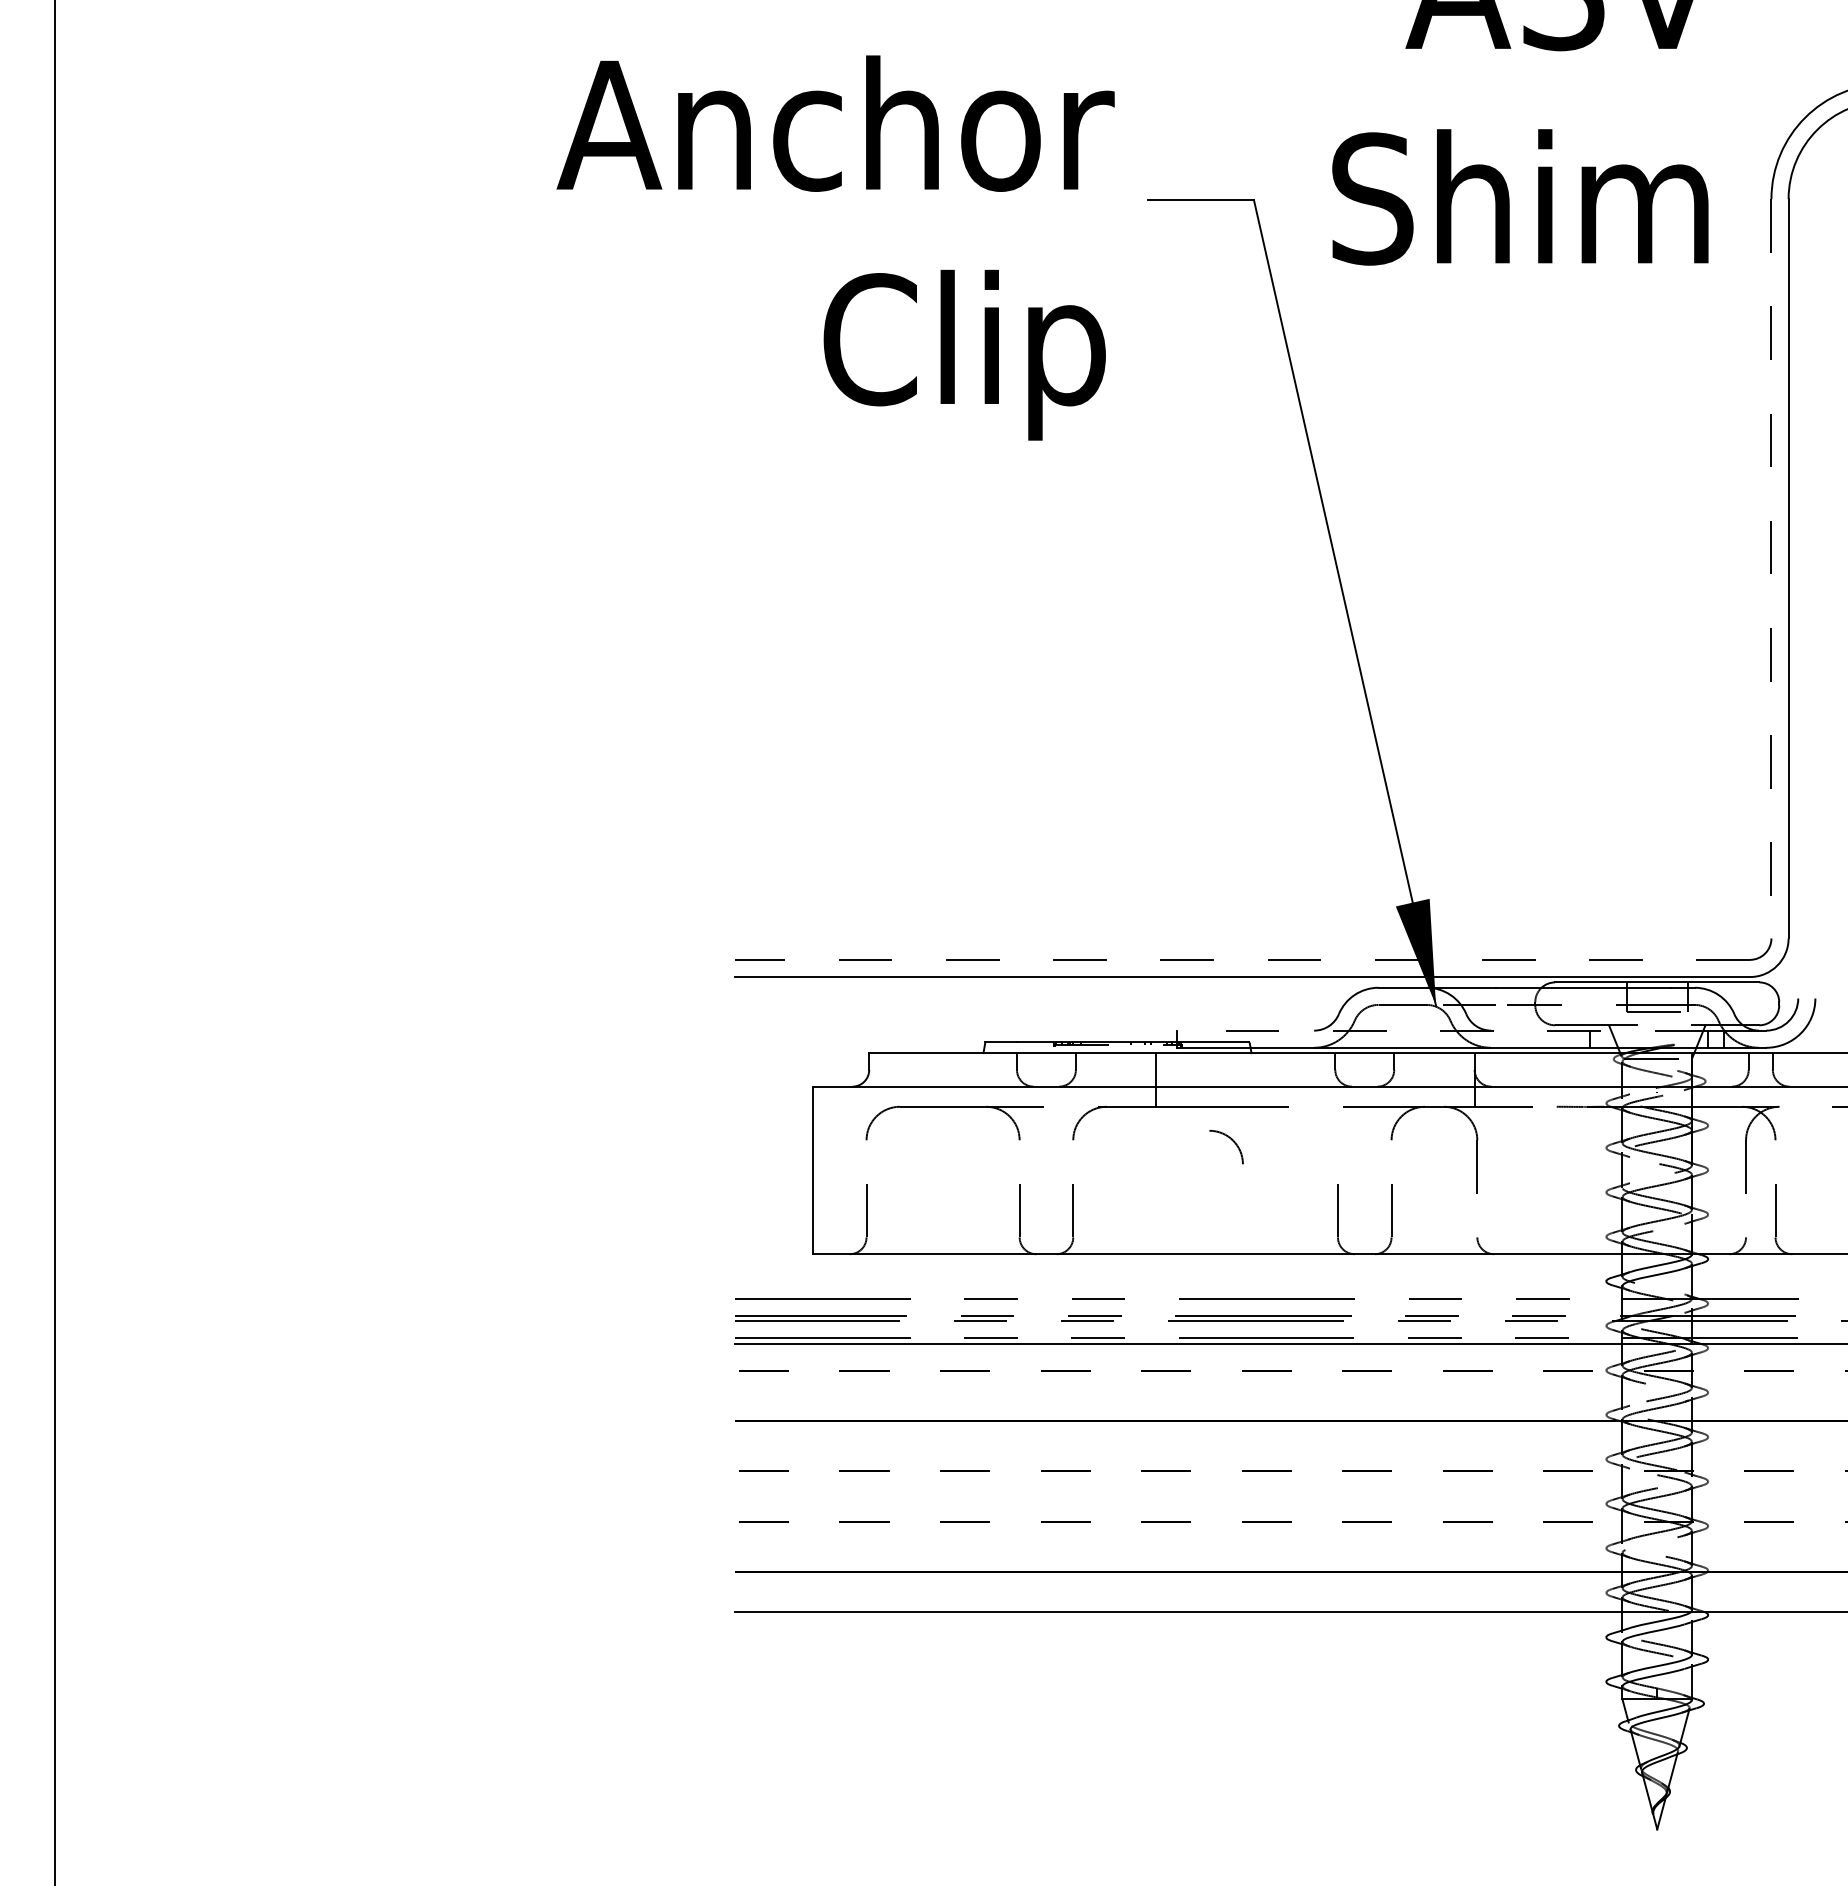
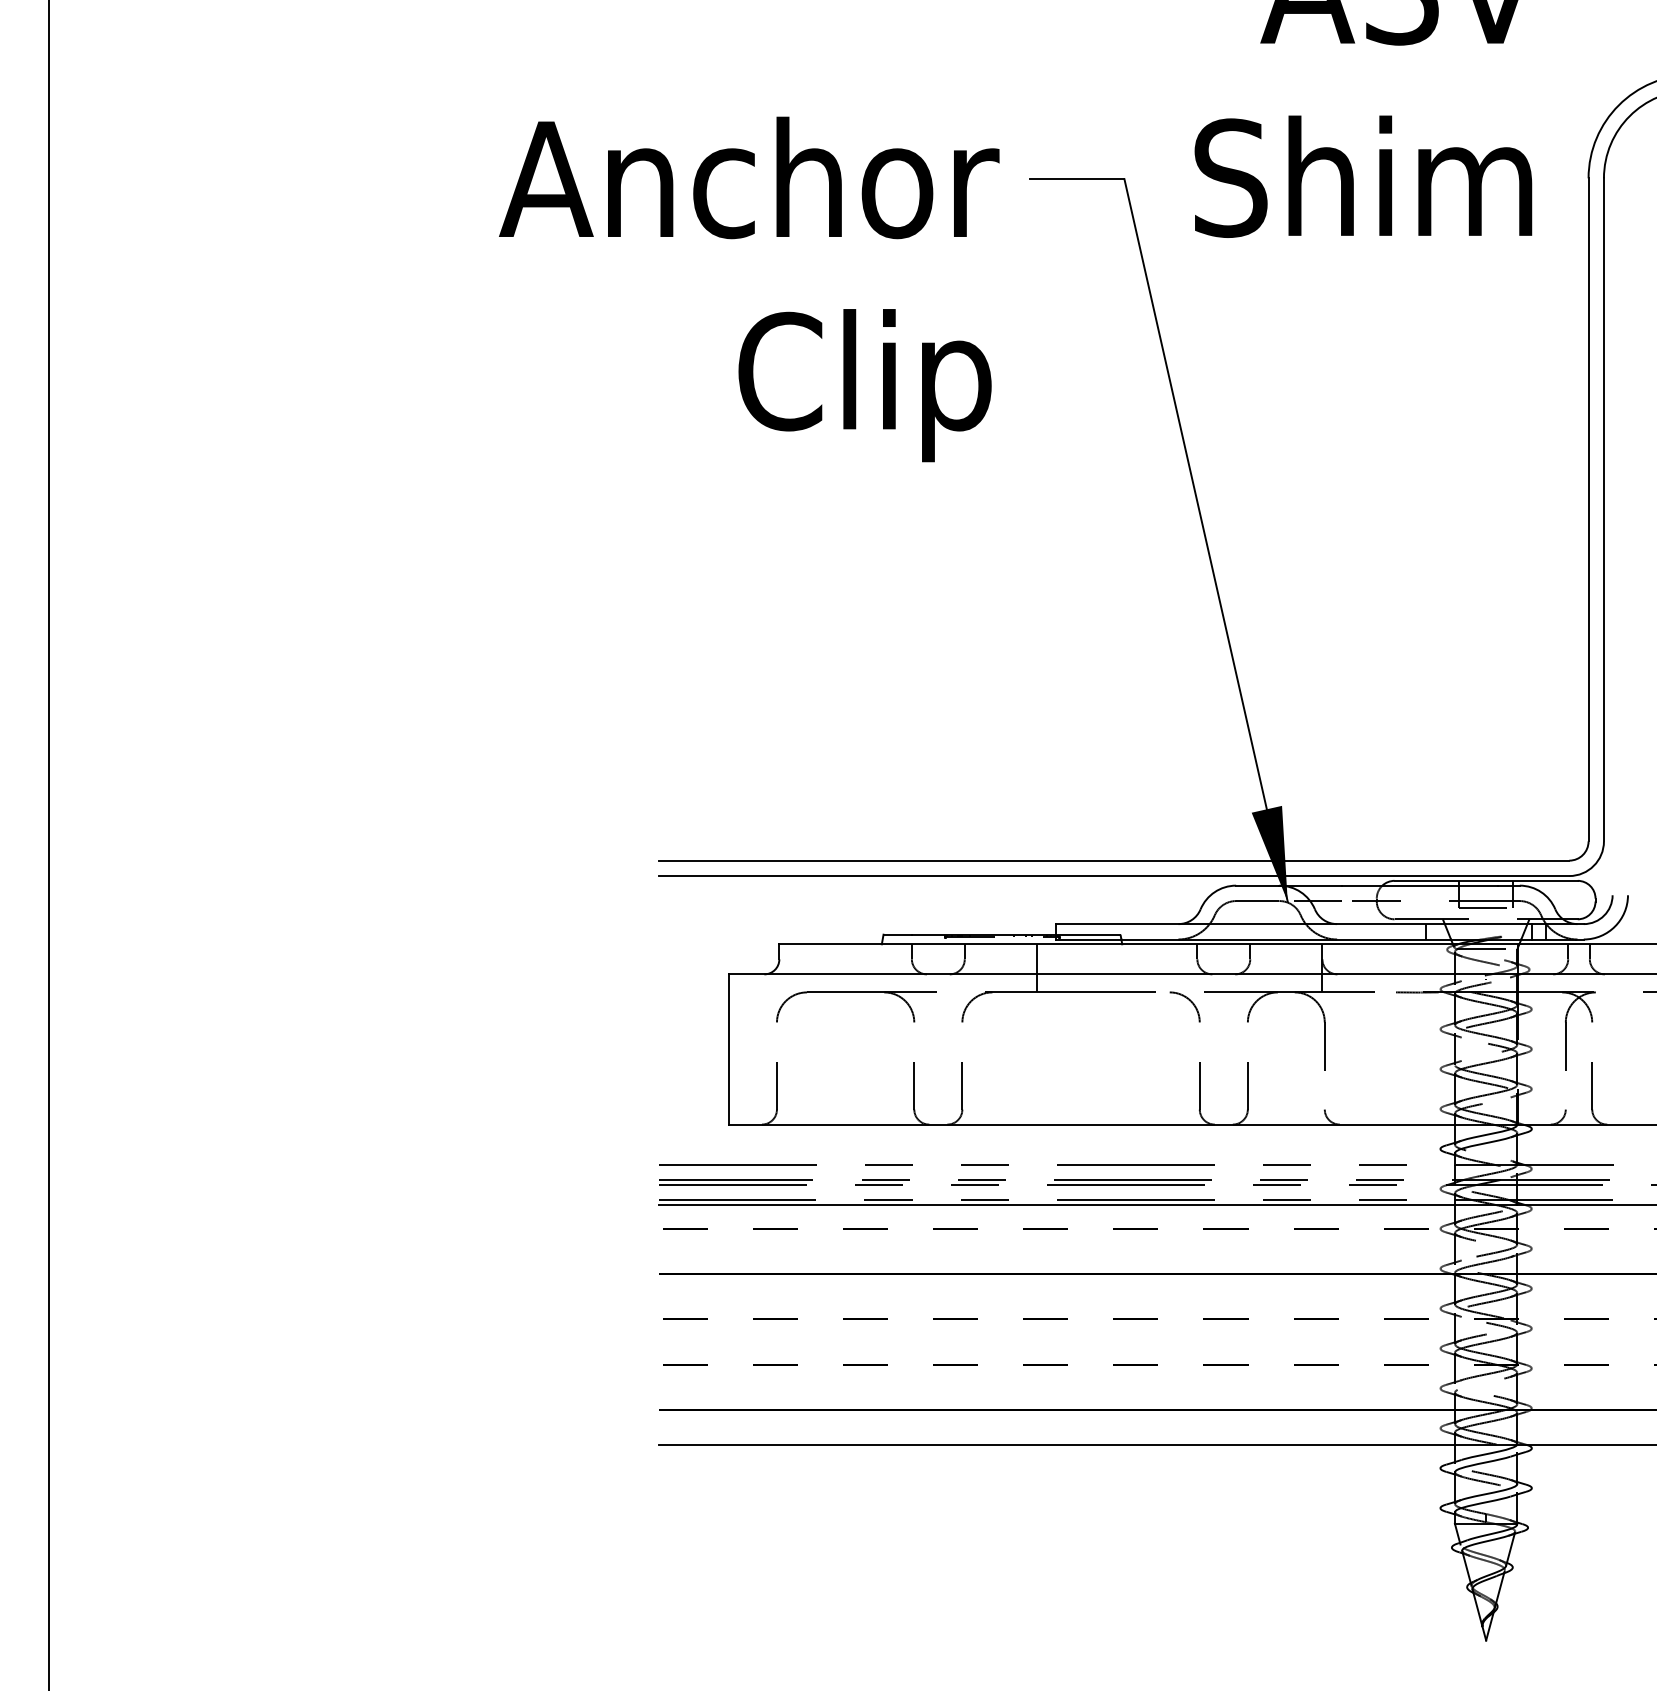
text: (835, 247) -> (749, 288), moved
line: (1771, 568) -> (1588, 509), dashed -> solid
line: (1242, 959) -> (1114, 860), dashed -> solid
line: (1442, 1030) -> (1293, 923), dashed -> solid
arc: (1231, 1140) -> (1189, 1001), moved

